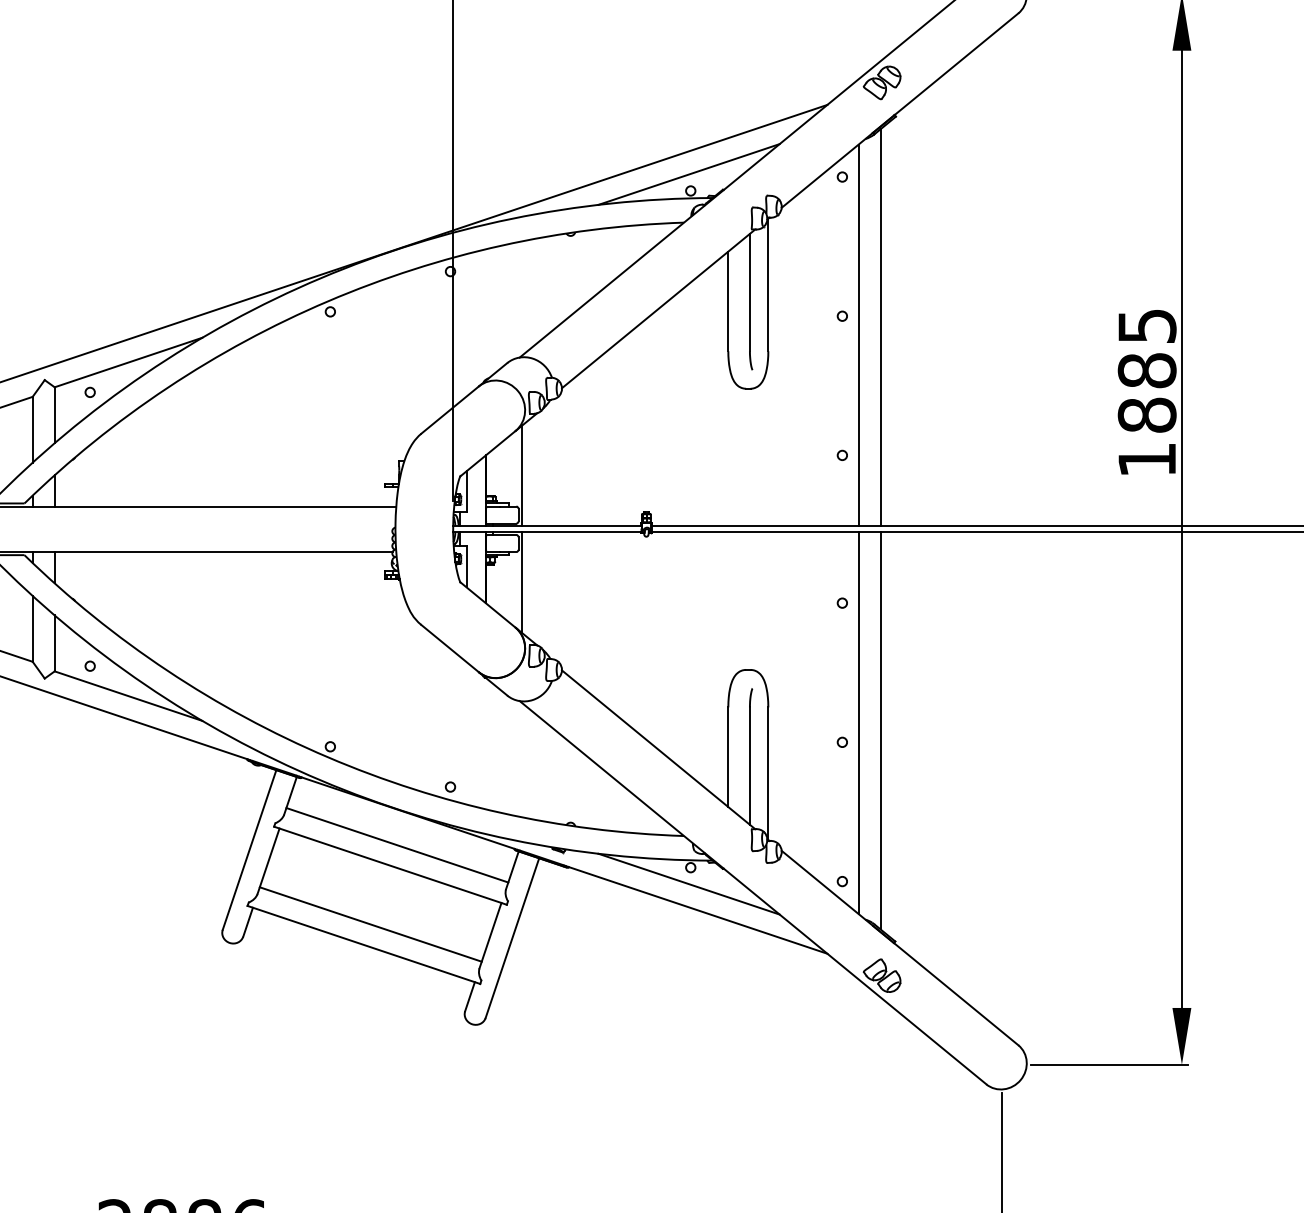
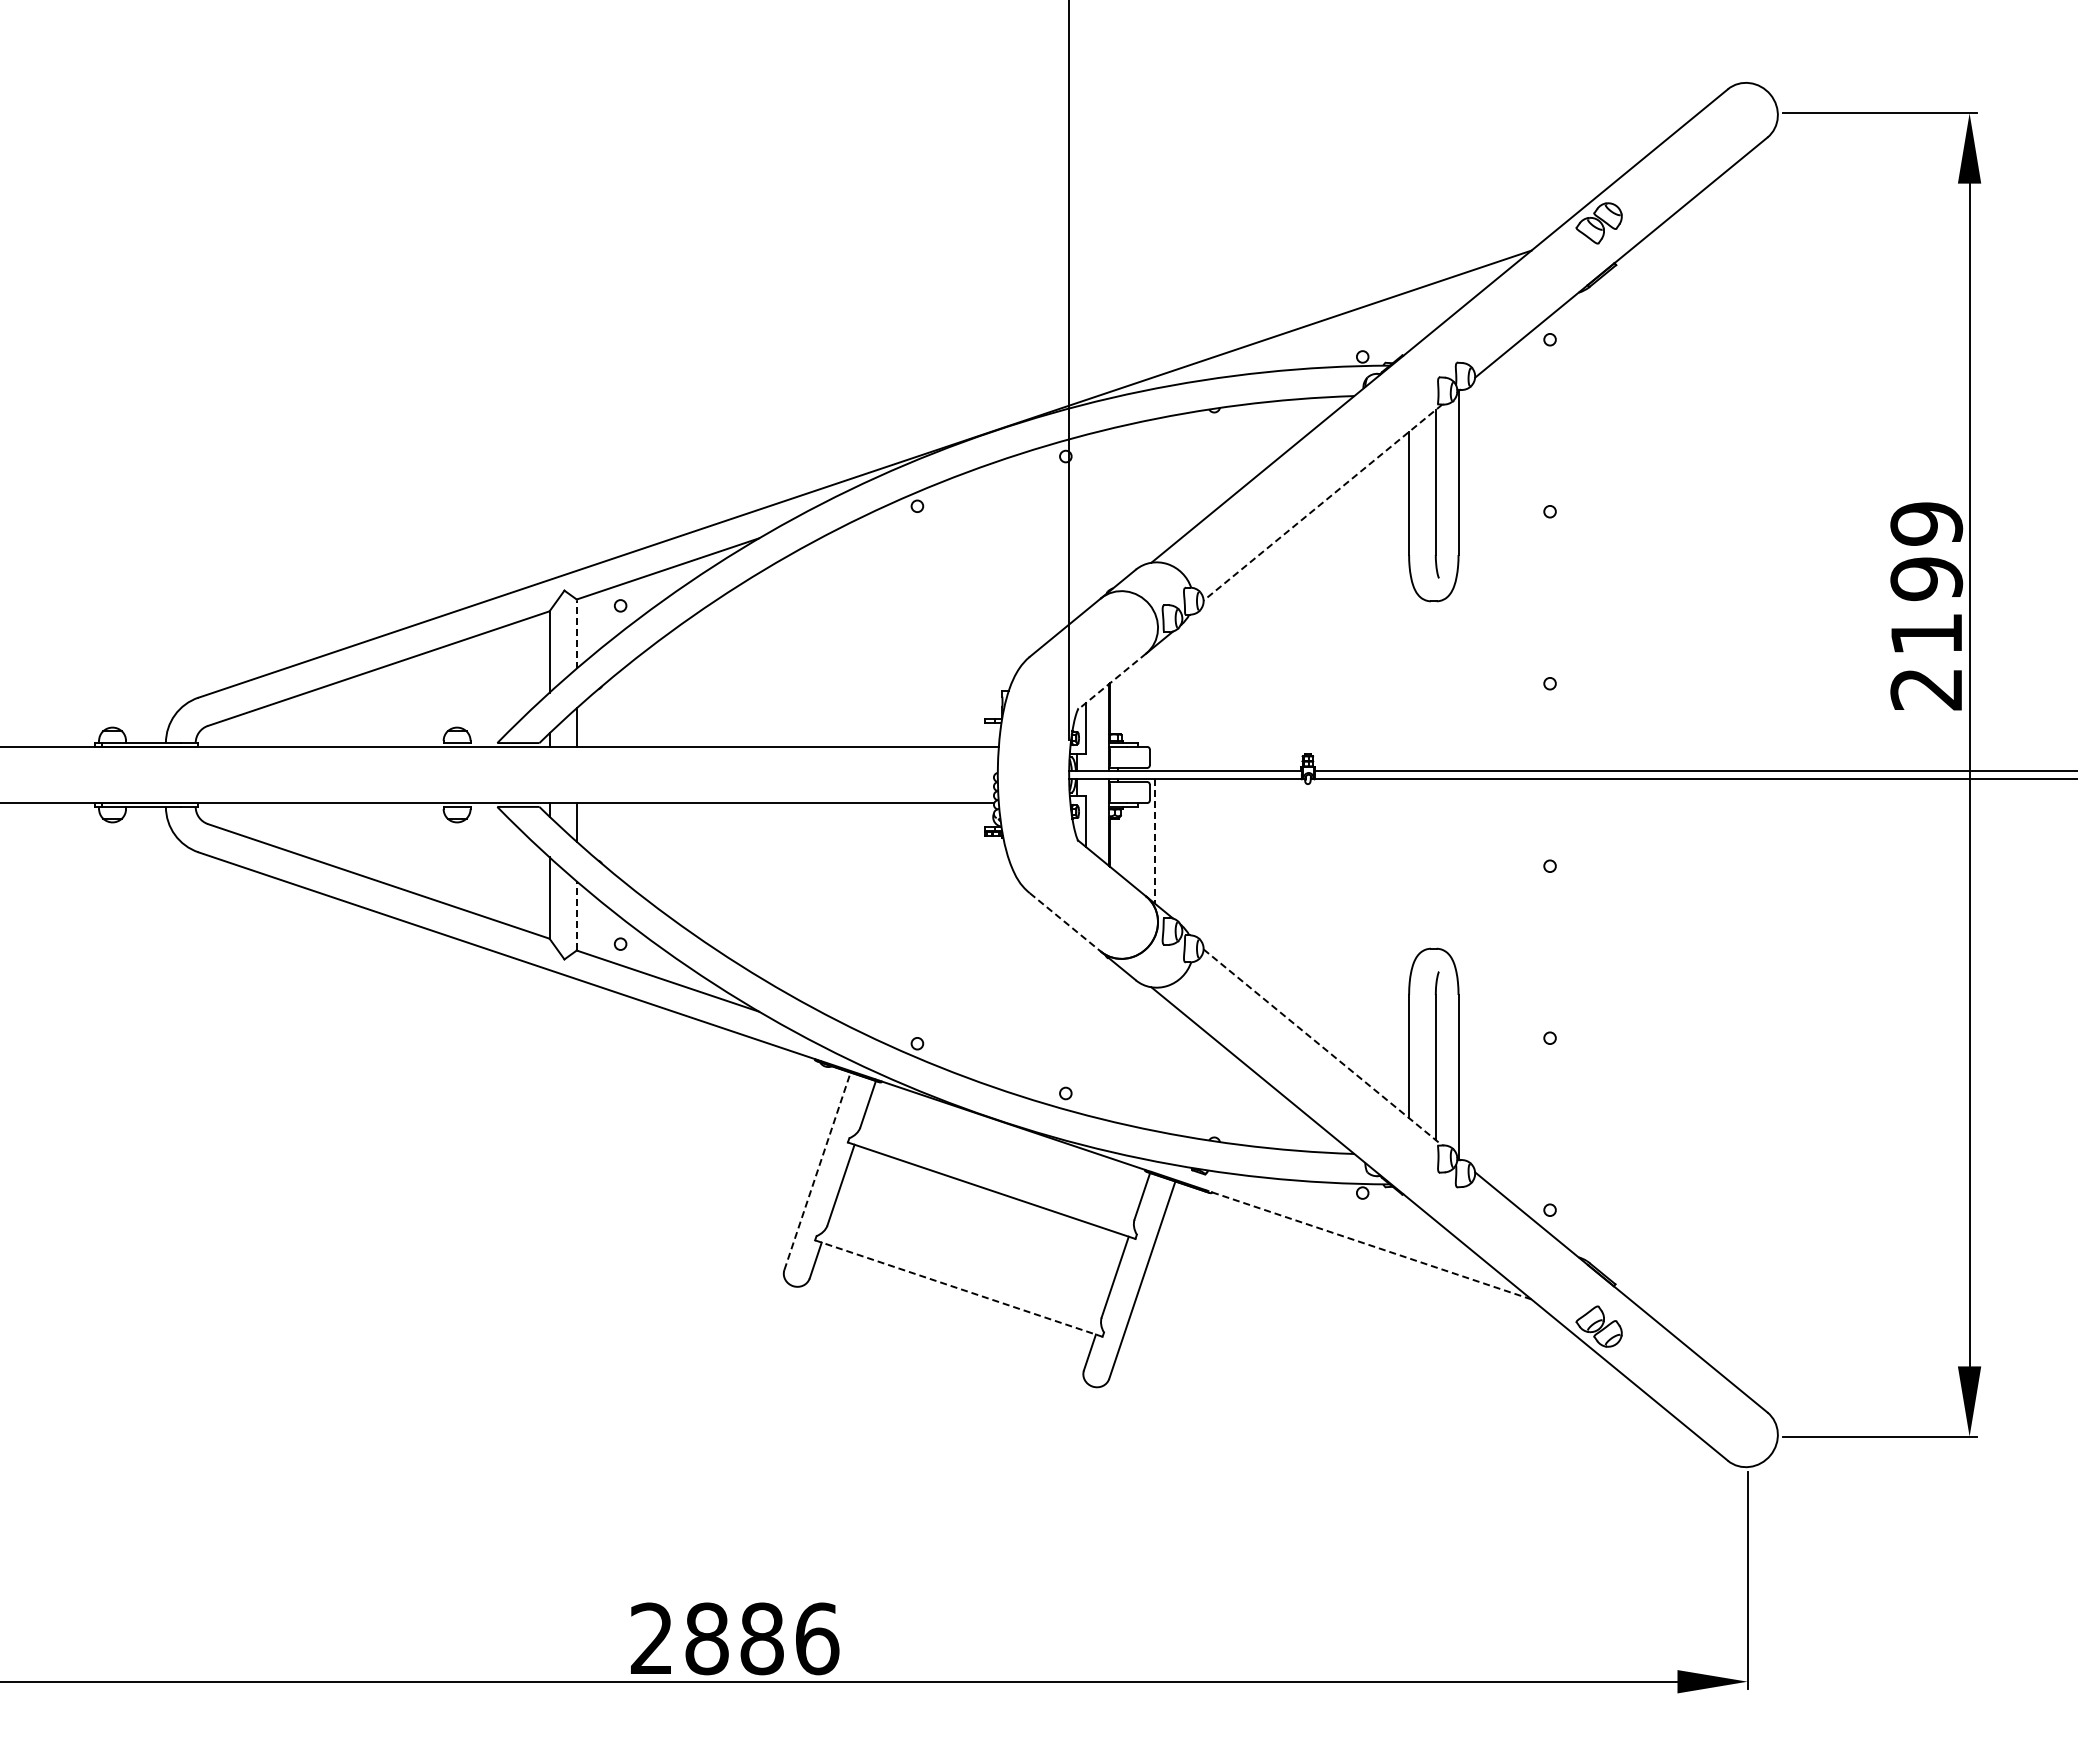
line: (688, 174) -> (1360, 336), removed
line: (658, 308) -> (1322, 502), solid -> dashed
line: (880, 327) -> (1597, 525), removed
line: (858, 335) -> (1570, 535), removed
text: (1147, 392) -> (1926, 606), 1885 -> 2199
line: (54, 415) -> (576, 634), solid -> dashed
line: (487, 453) -> (1111, 681), solid -> dashed
line: (522, 475) -> (1154, 708), removed
line: (522, 583) -> (1154, 841), solid -> dashed
line: (54, 642) -> (576, 914), solid -> dashed
line: (450, 648) -> (1065, 922), solid -> dashed
line: (858, 723) -> (1570, 1014), removed
line: (880, 730) -> (1597, 1023), removed
line: (659, 749) -> (1323, 1047), solid -> dashed
line: (397, 845) -> (1000, 1165), removed
line: (249, 849) -> (817, 1170), solid -> dashed
line: (688, 884) -> (1360, 1213), removed
line: (697, 910) -> (1370, 1245), solid -> dashed
line: (370, 924) -> (967, 1263), removed
line: (363, 944) -> (958, 1288), solid -> dashed

